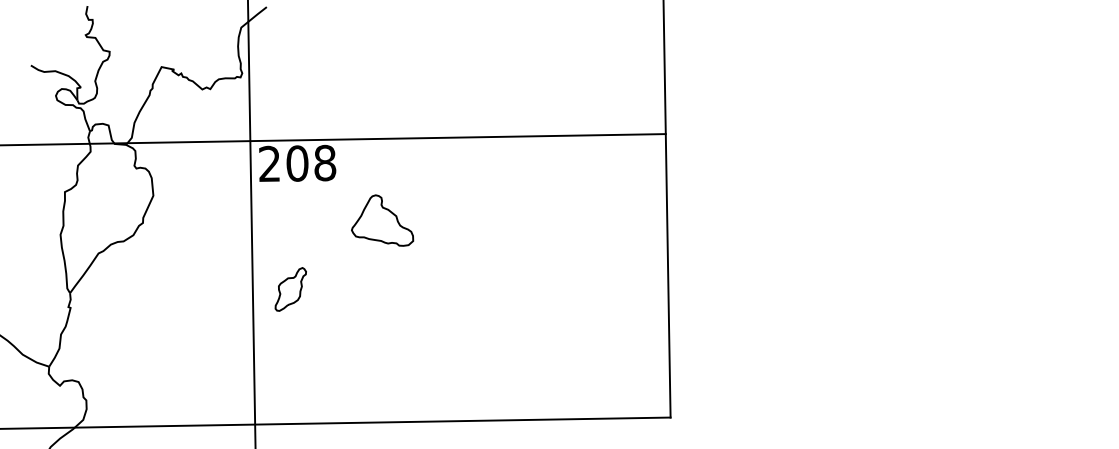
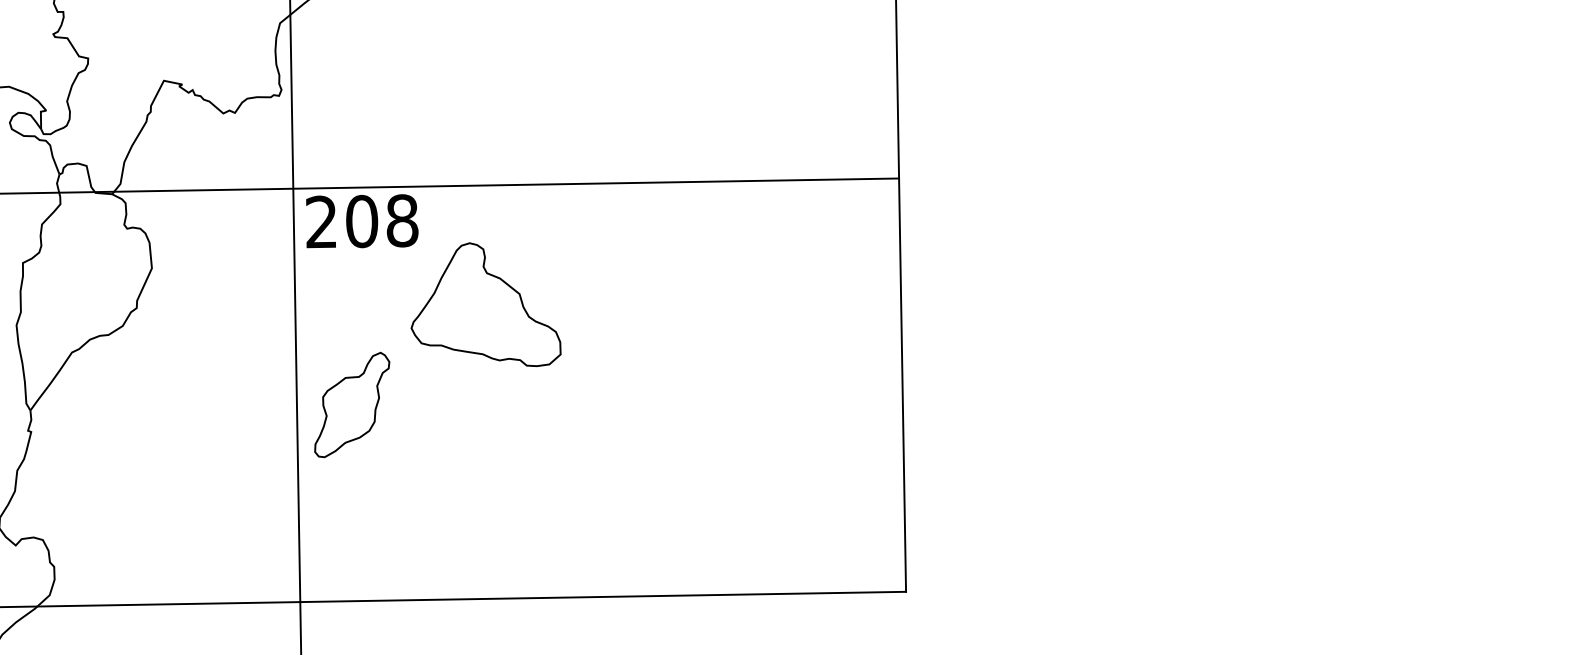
part: (382, 220) -> (485, 304), size x1.67
part: (290, 289) -> (351, 405), size x1.67

